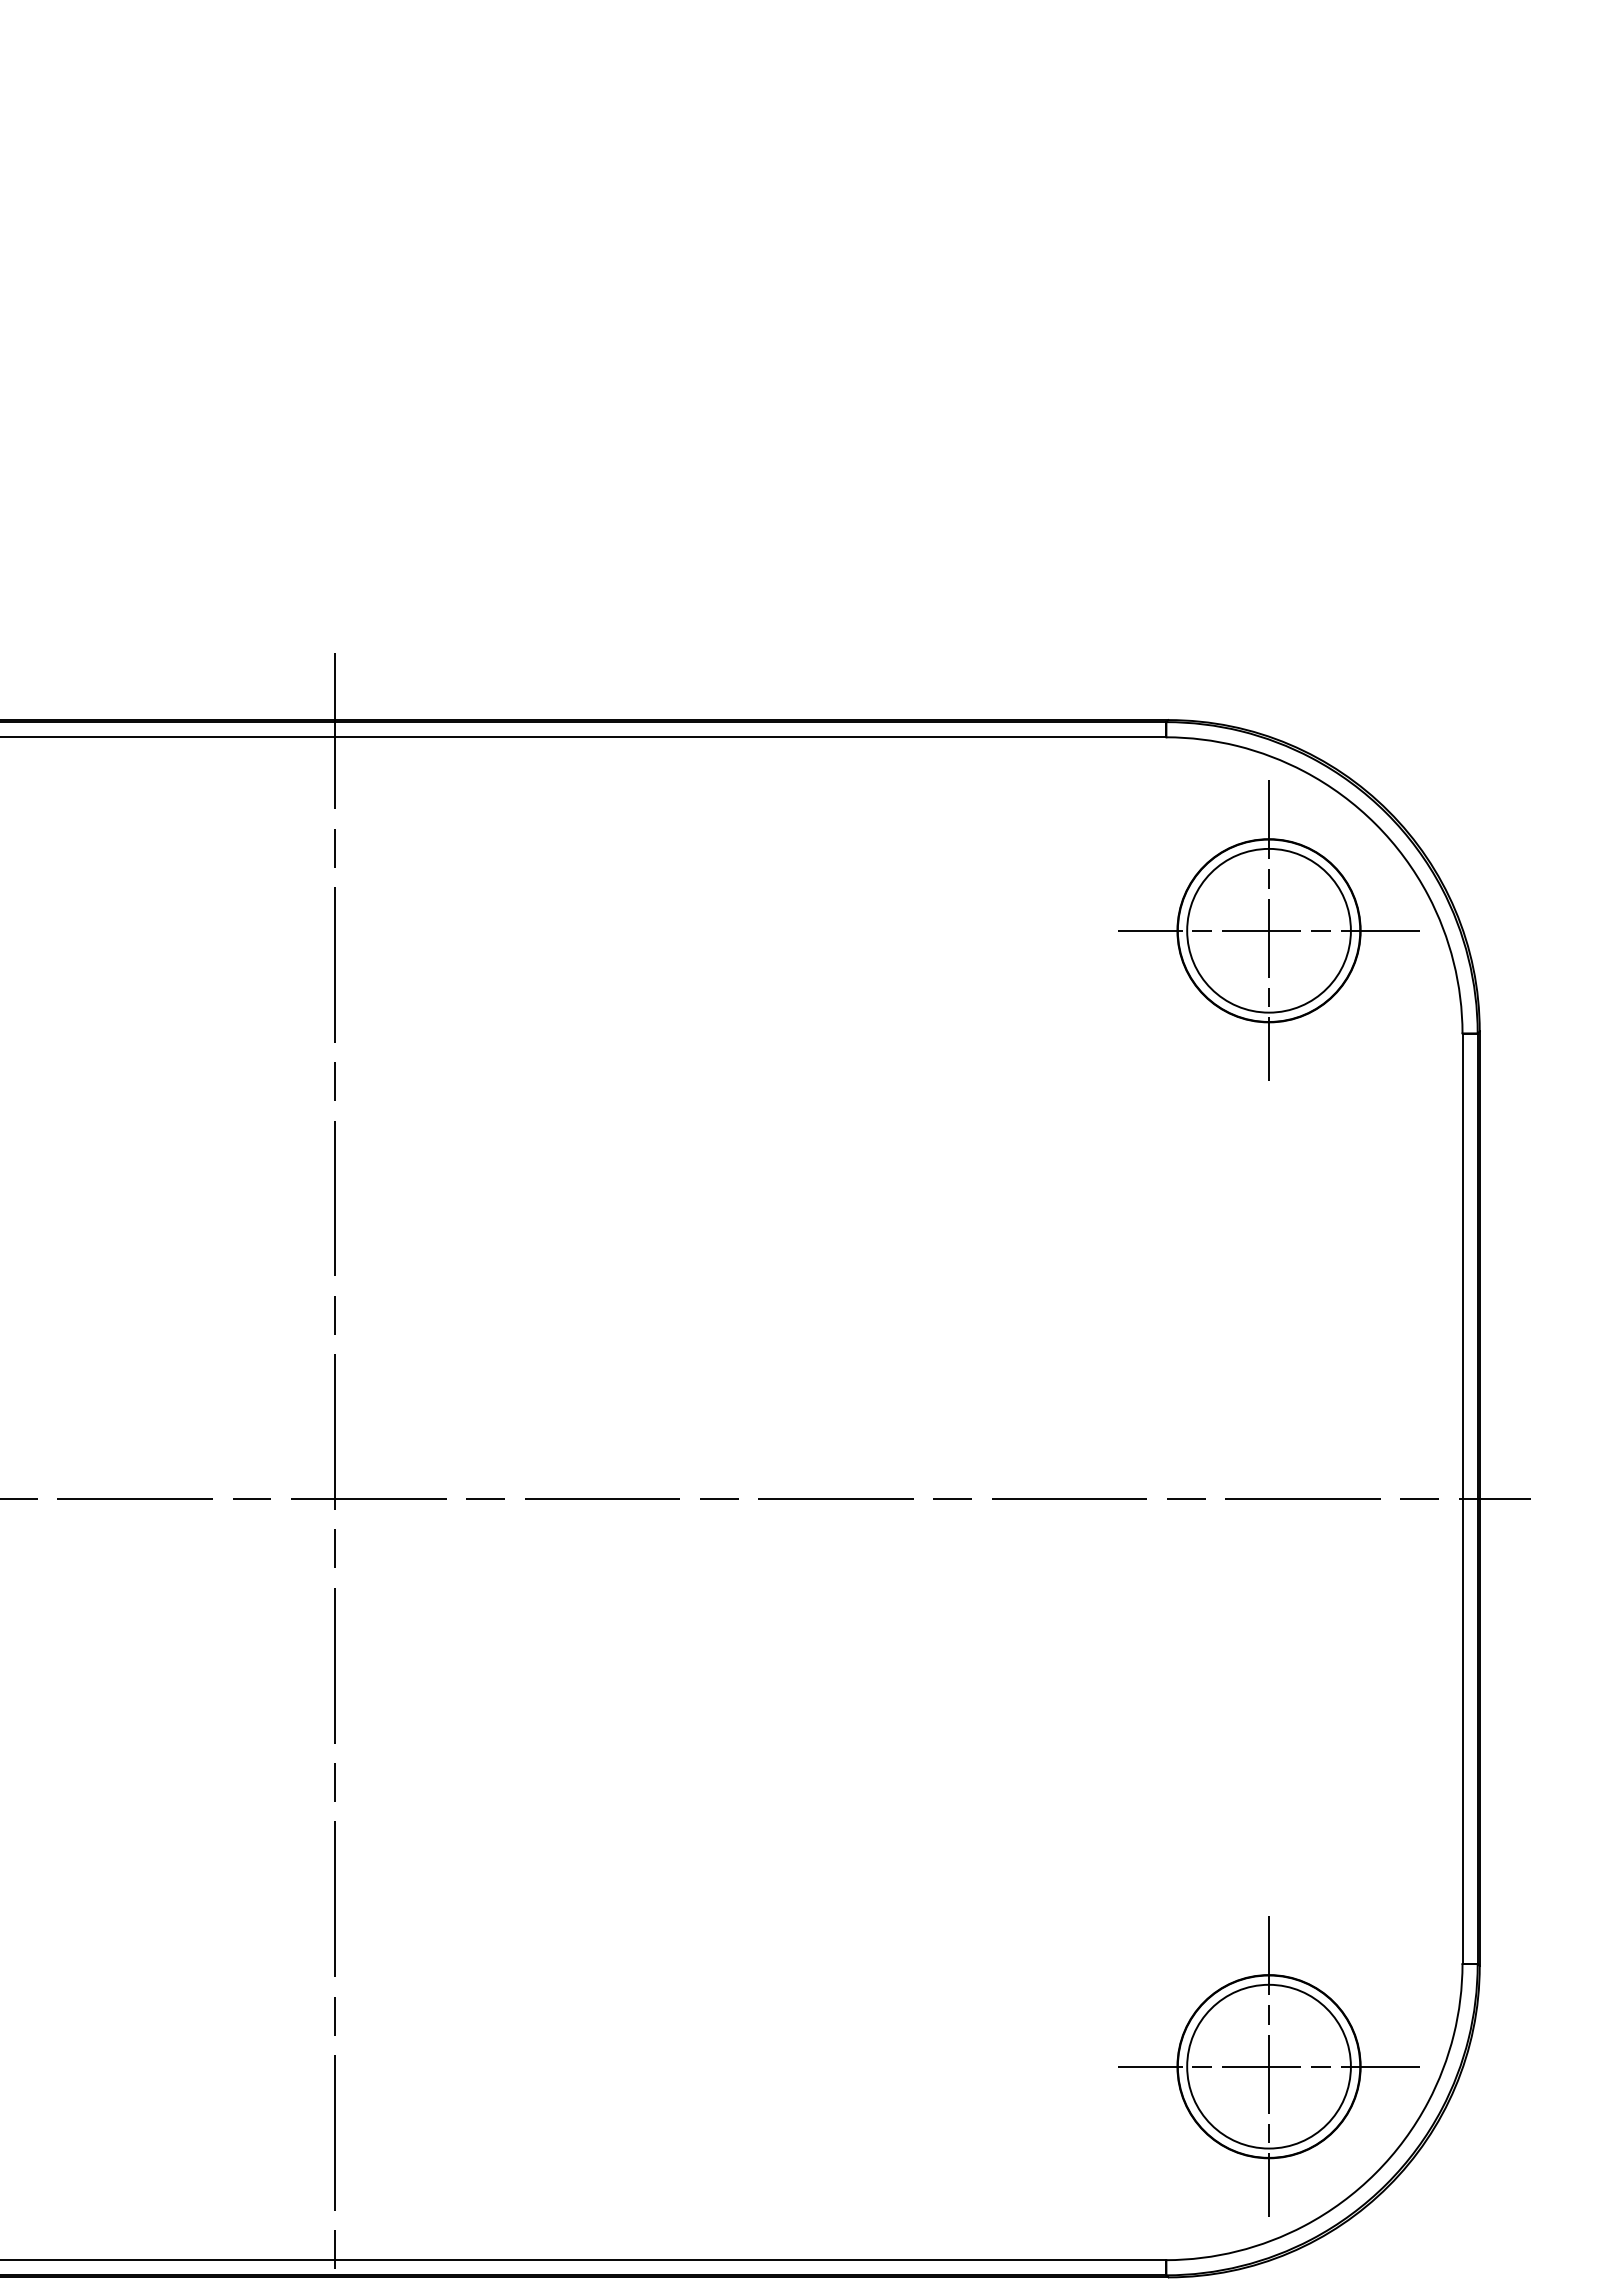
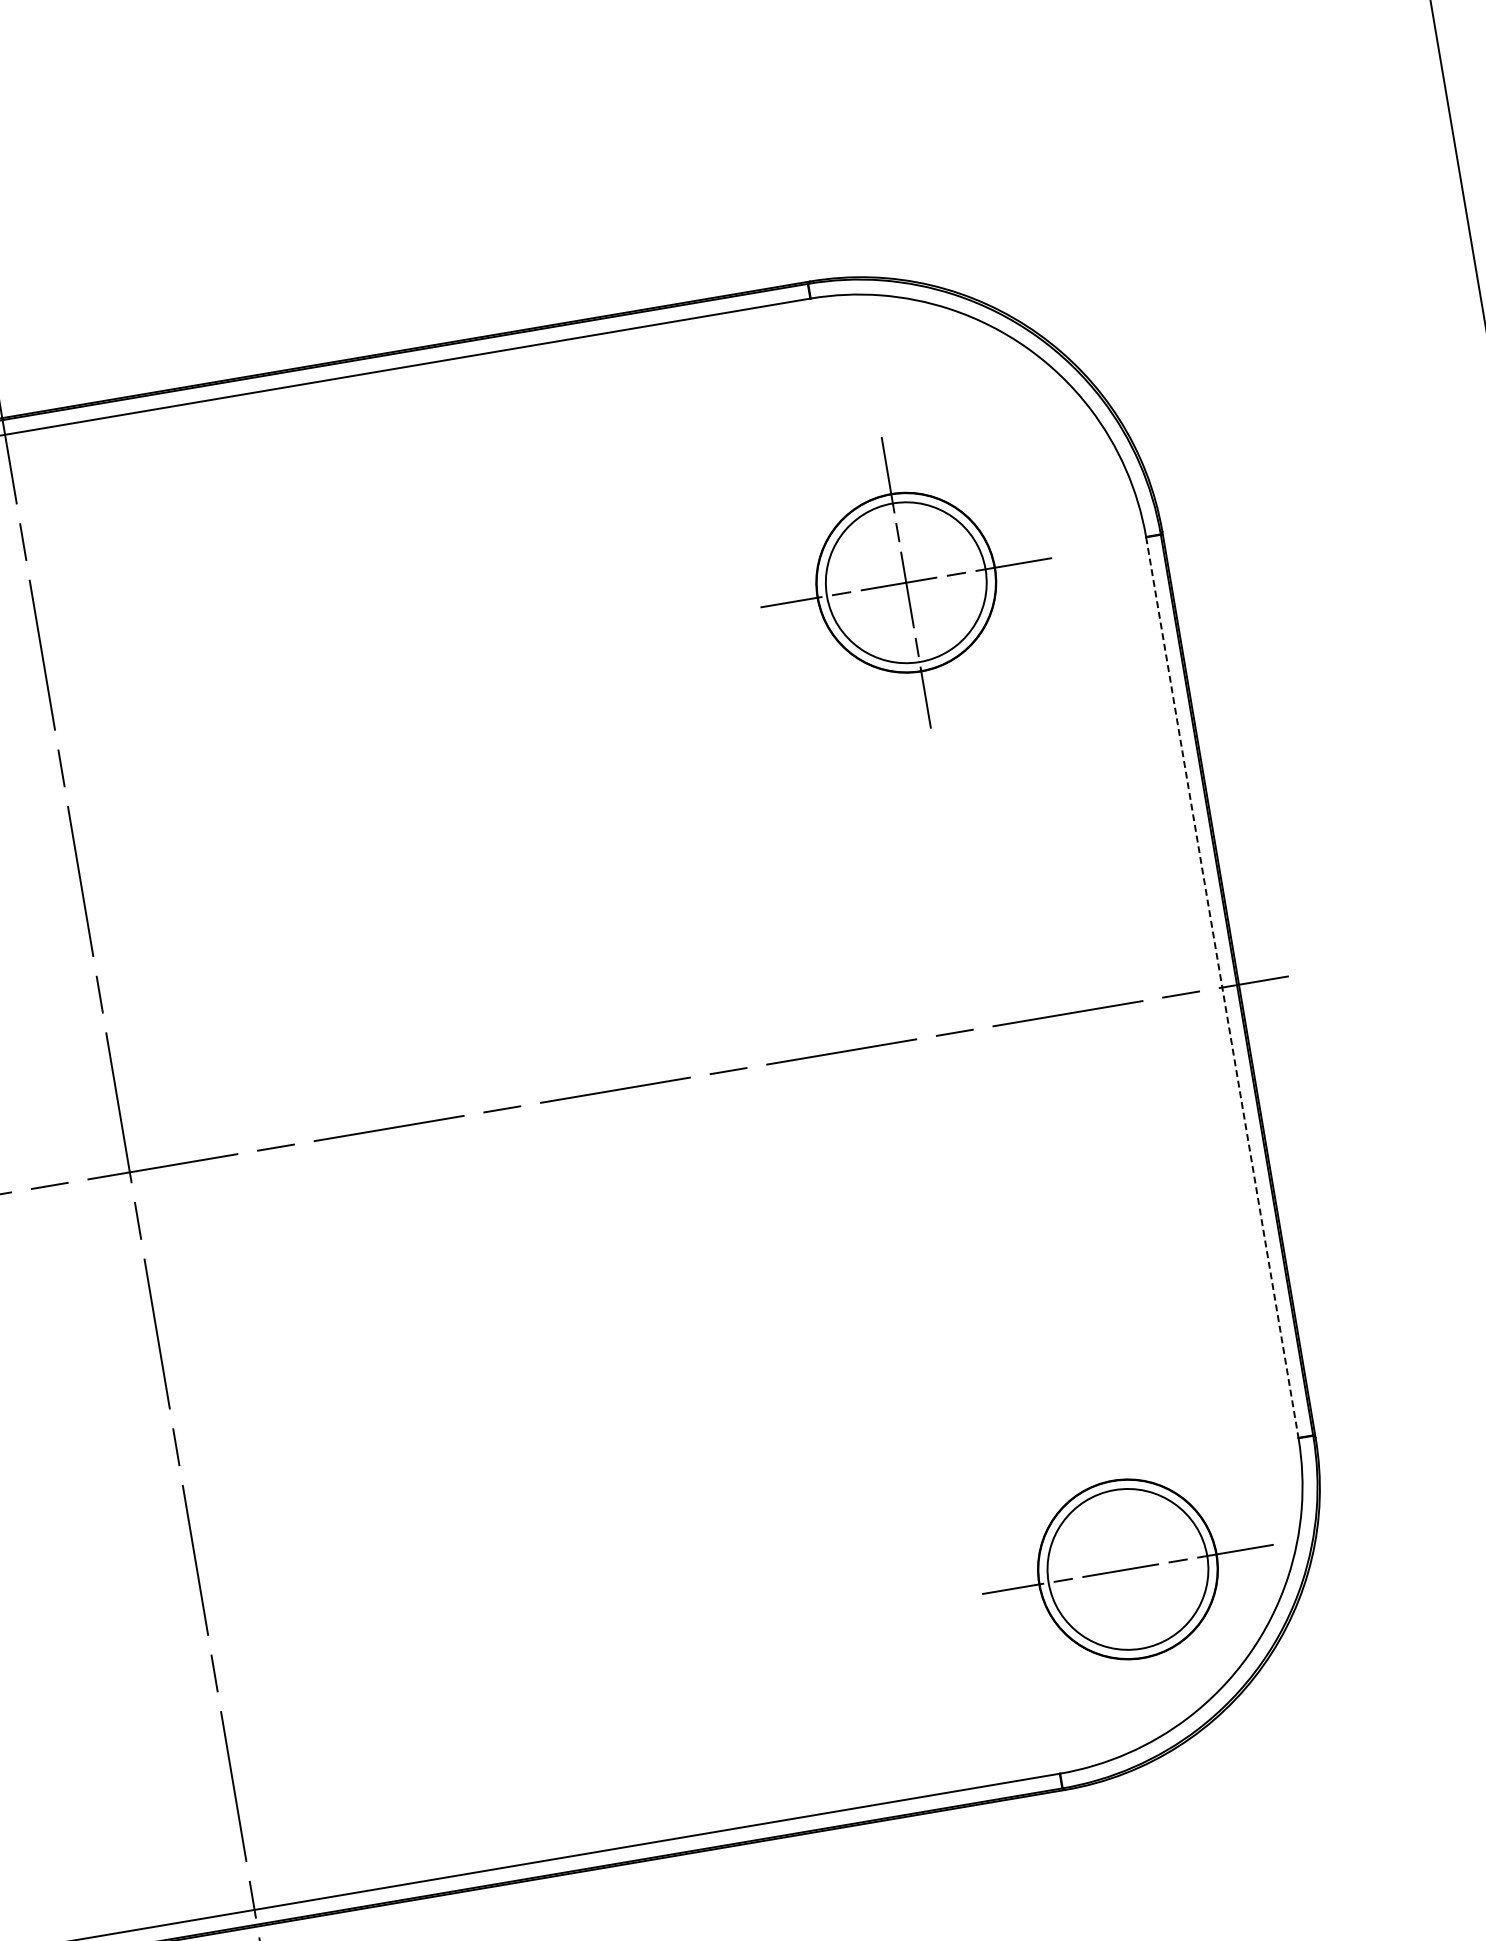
part: (1268, 930) -> (905, 582), moved
line: (1462, 1498) -> (1222, 987), solid -> dashed
line: (1269, 2066) -> (1128, 1569), removed

